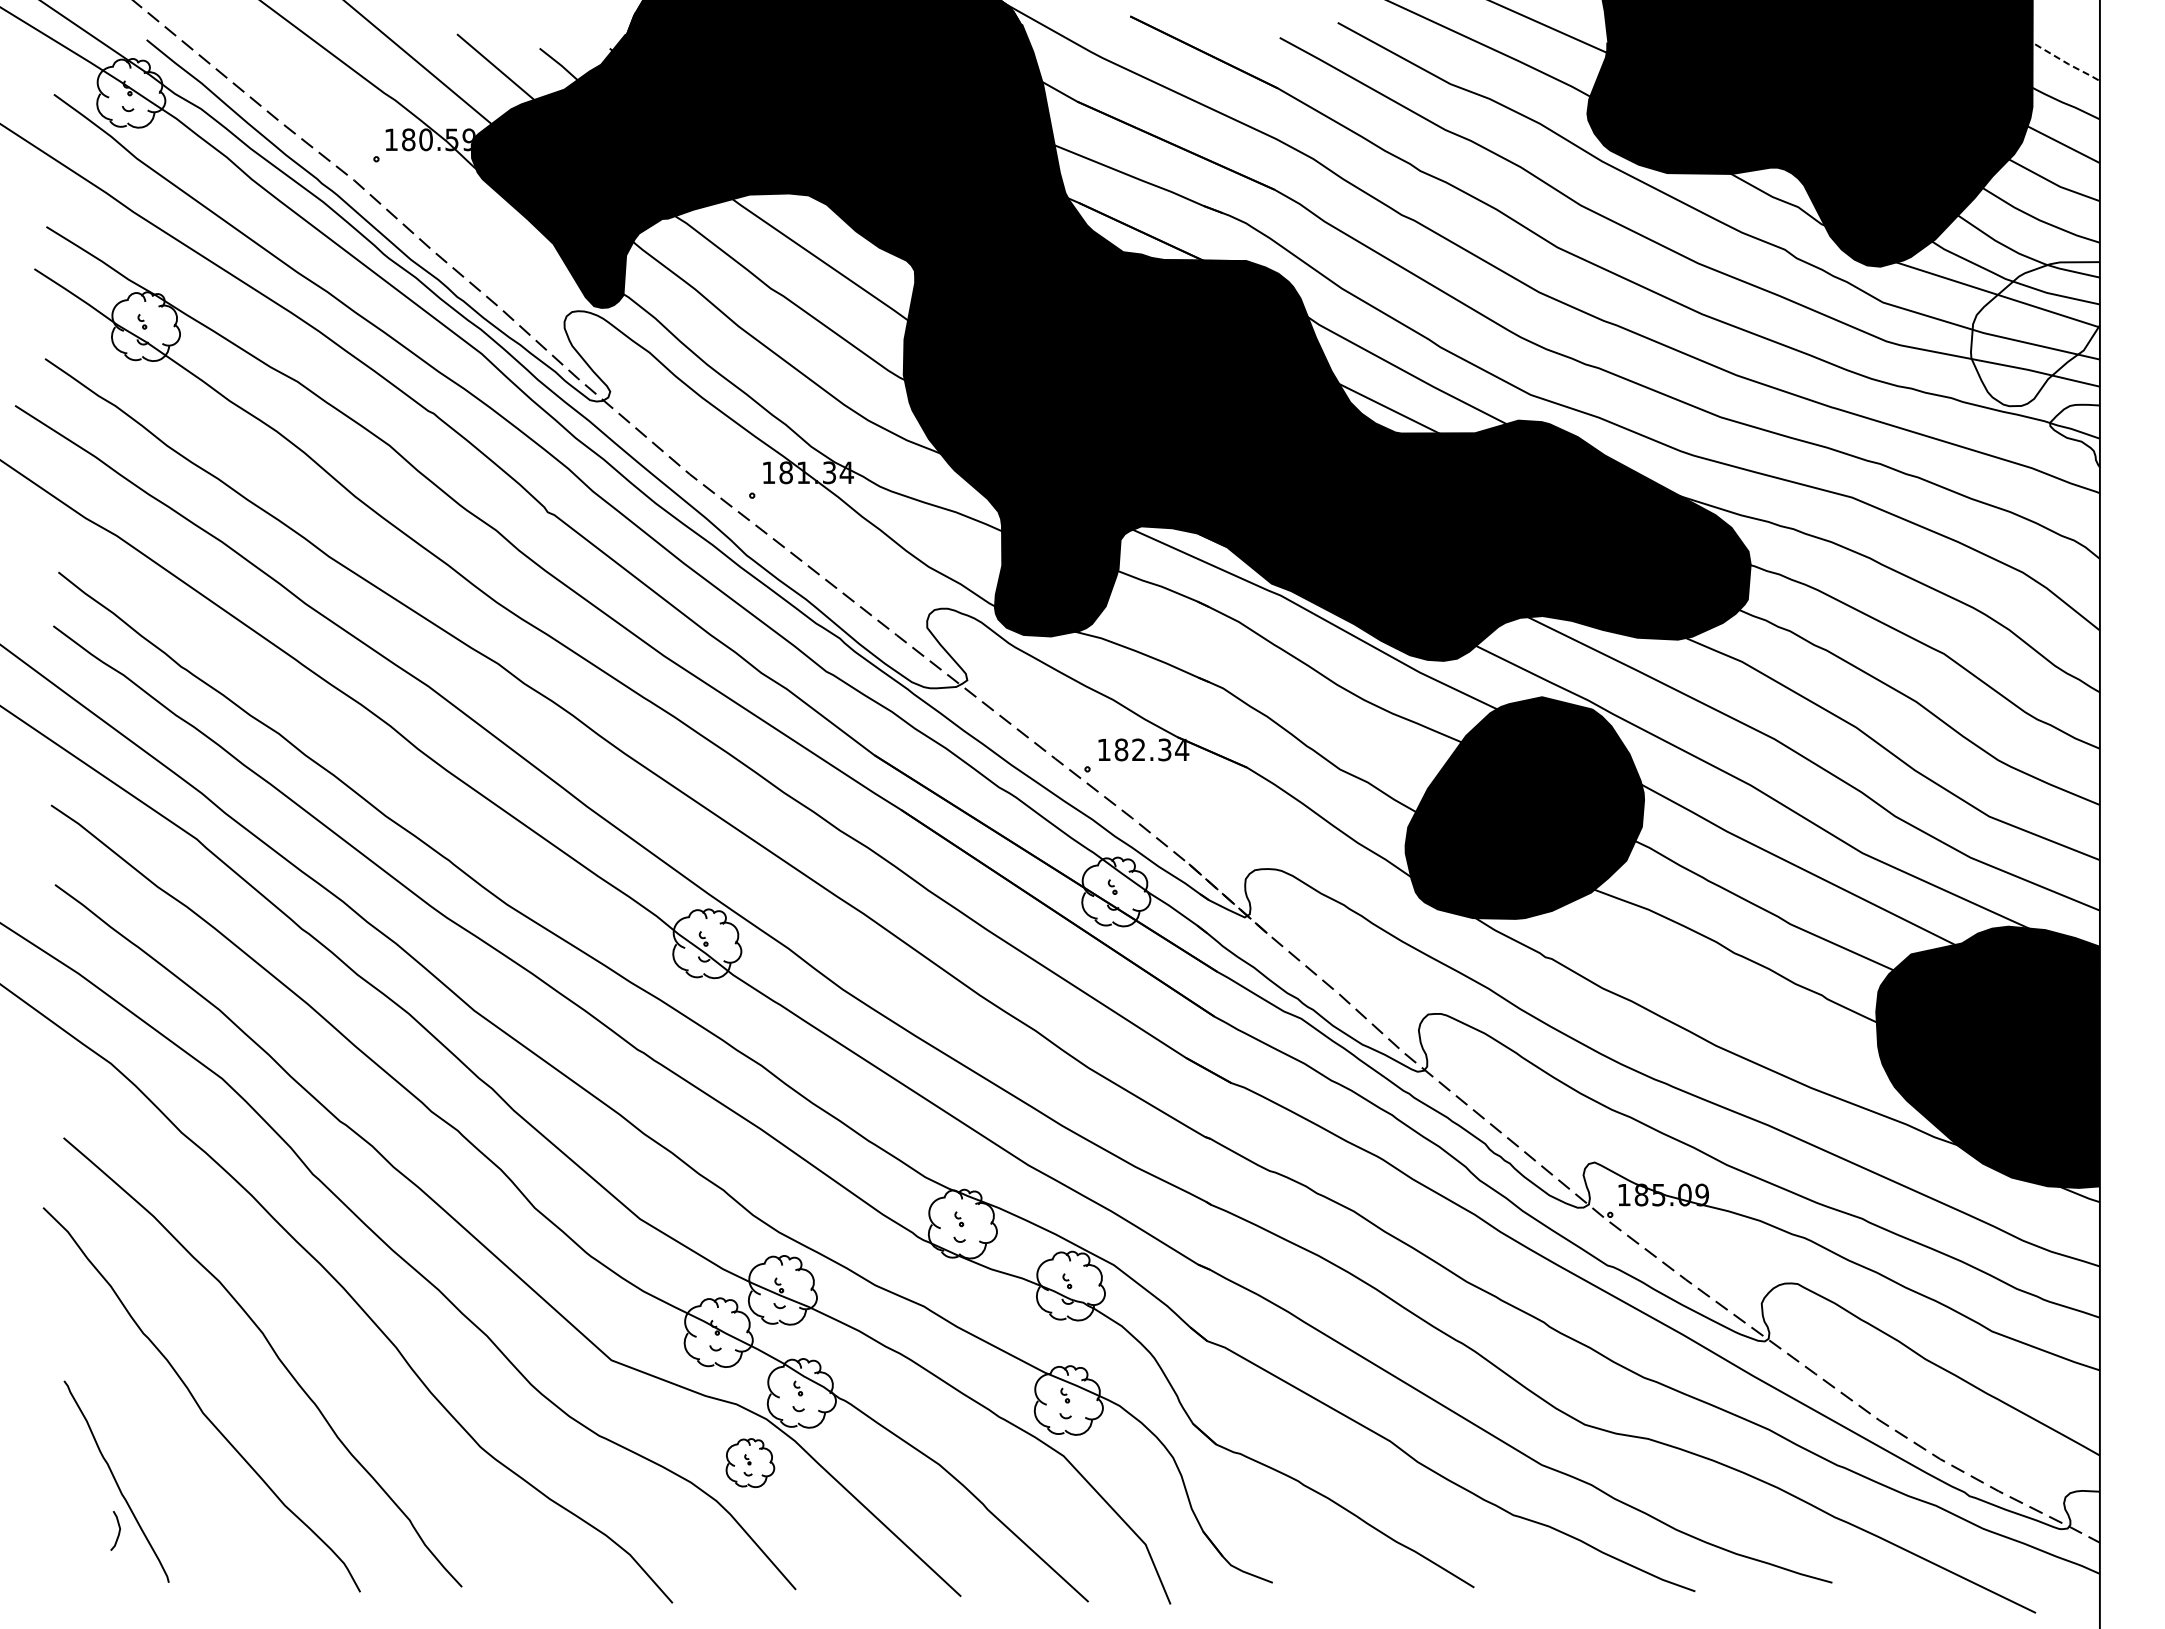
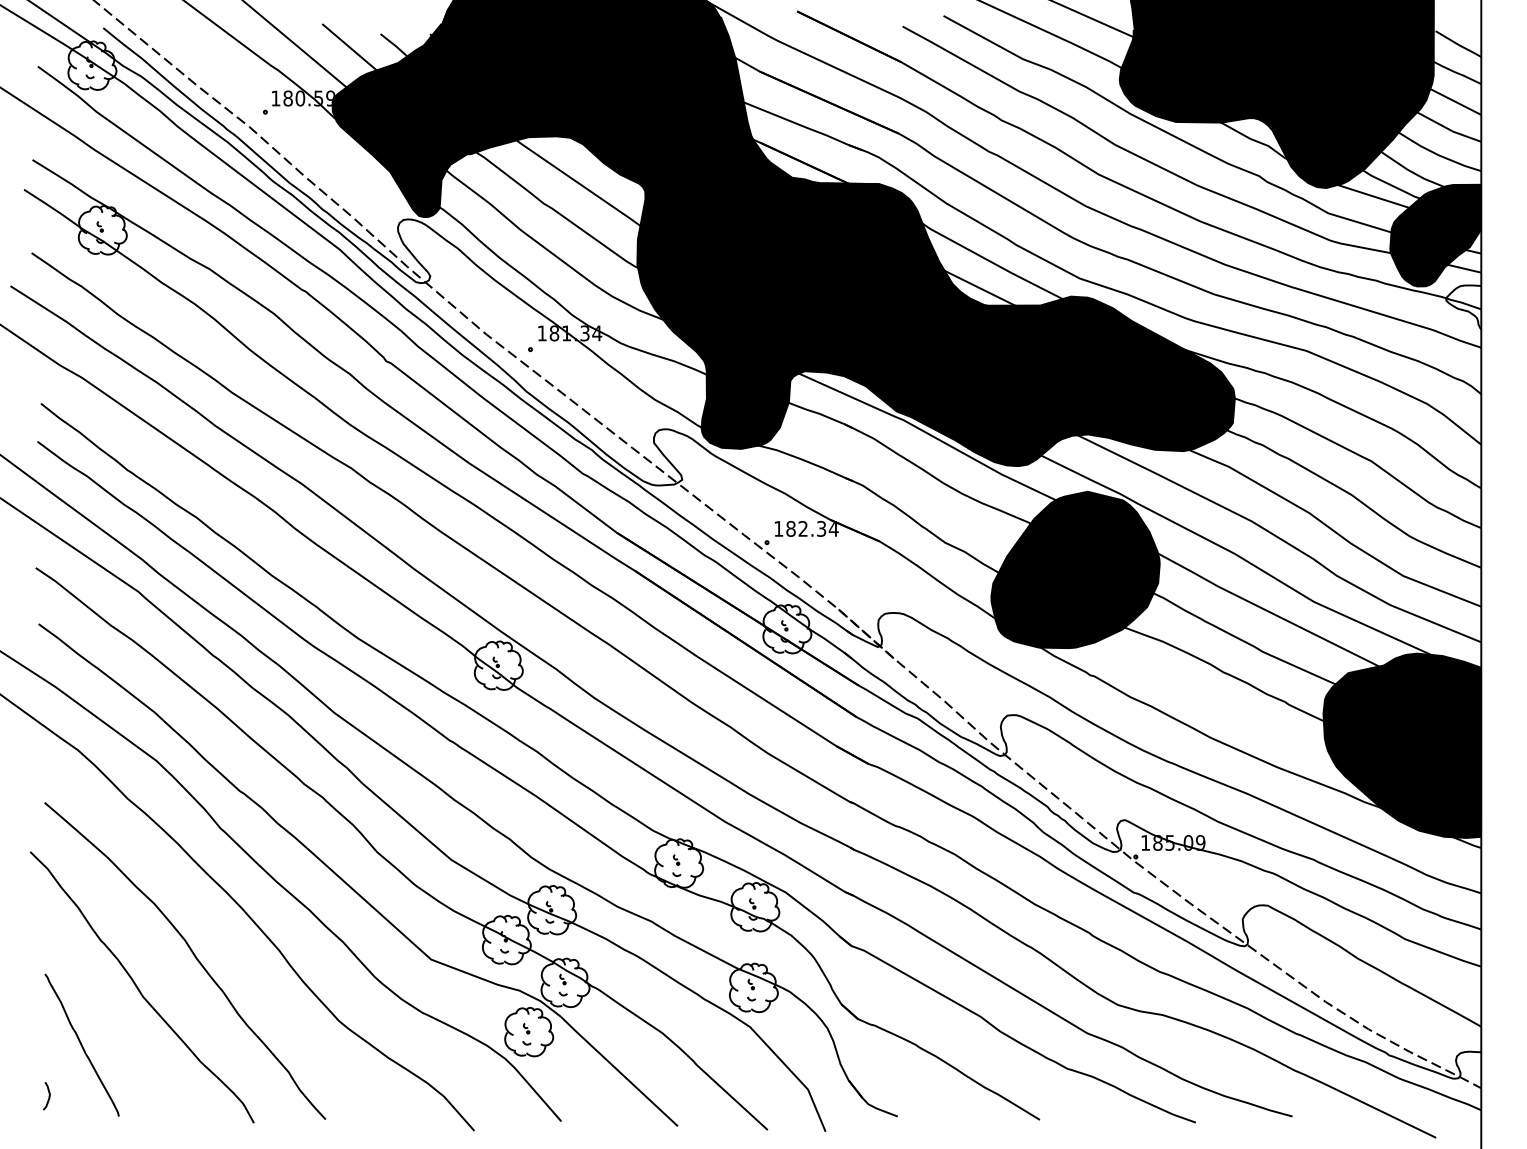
line: (2068, 63) -> (1459, 44), dashed -> solid
fill: (2034, 334) -> (1435, 235), added
part: (750, 1462) -> (529, 1031), size x1.43
curve: (118, 1530) -> (48, 1095), moved

